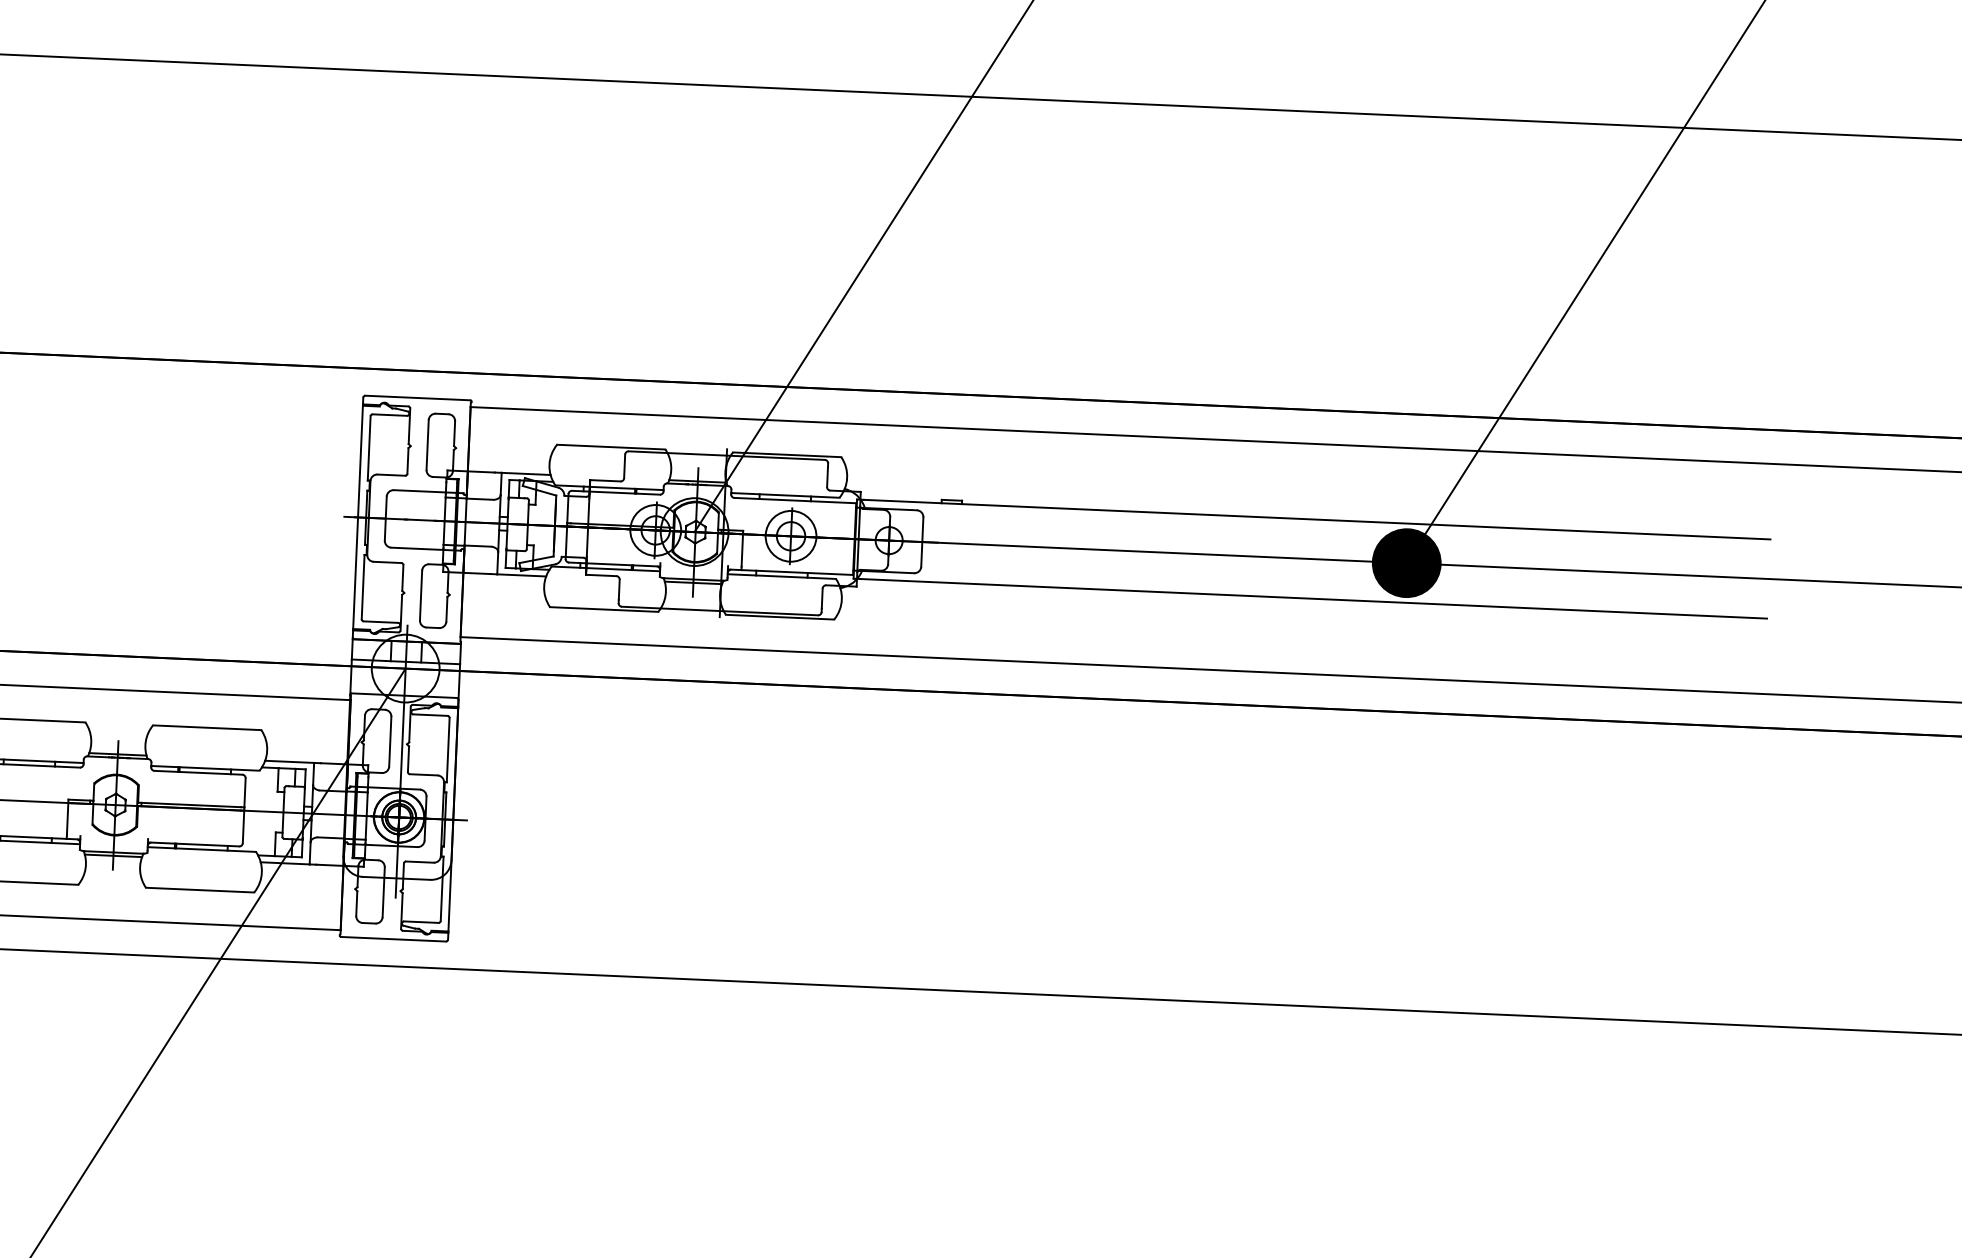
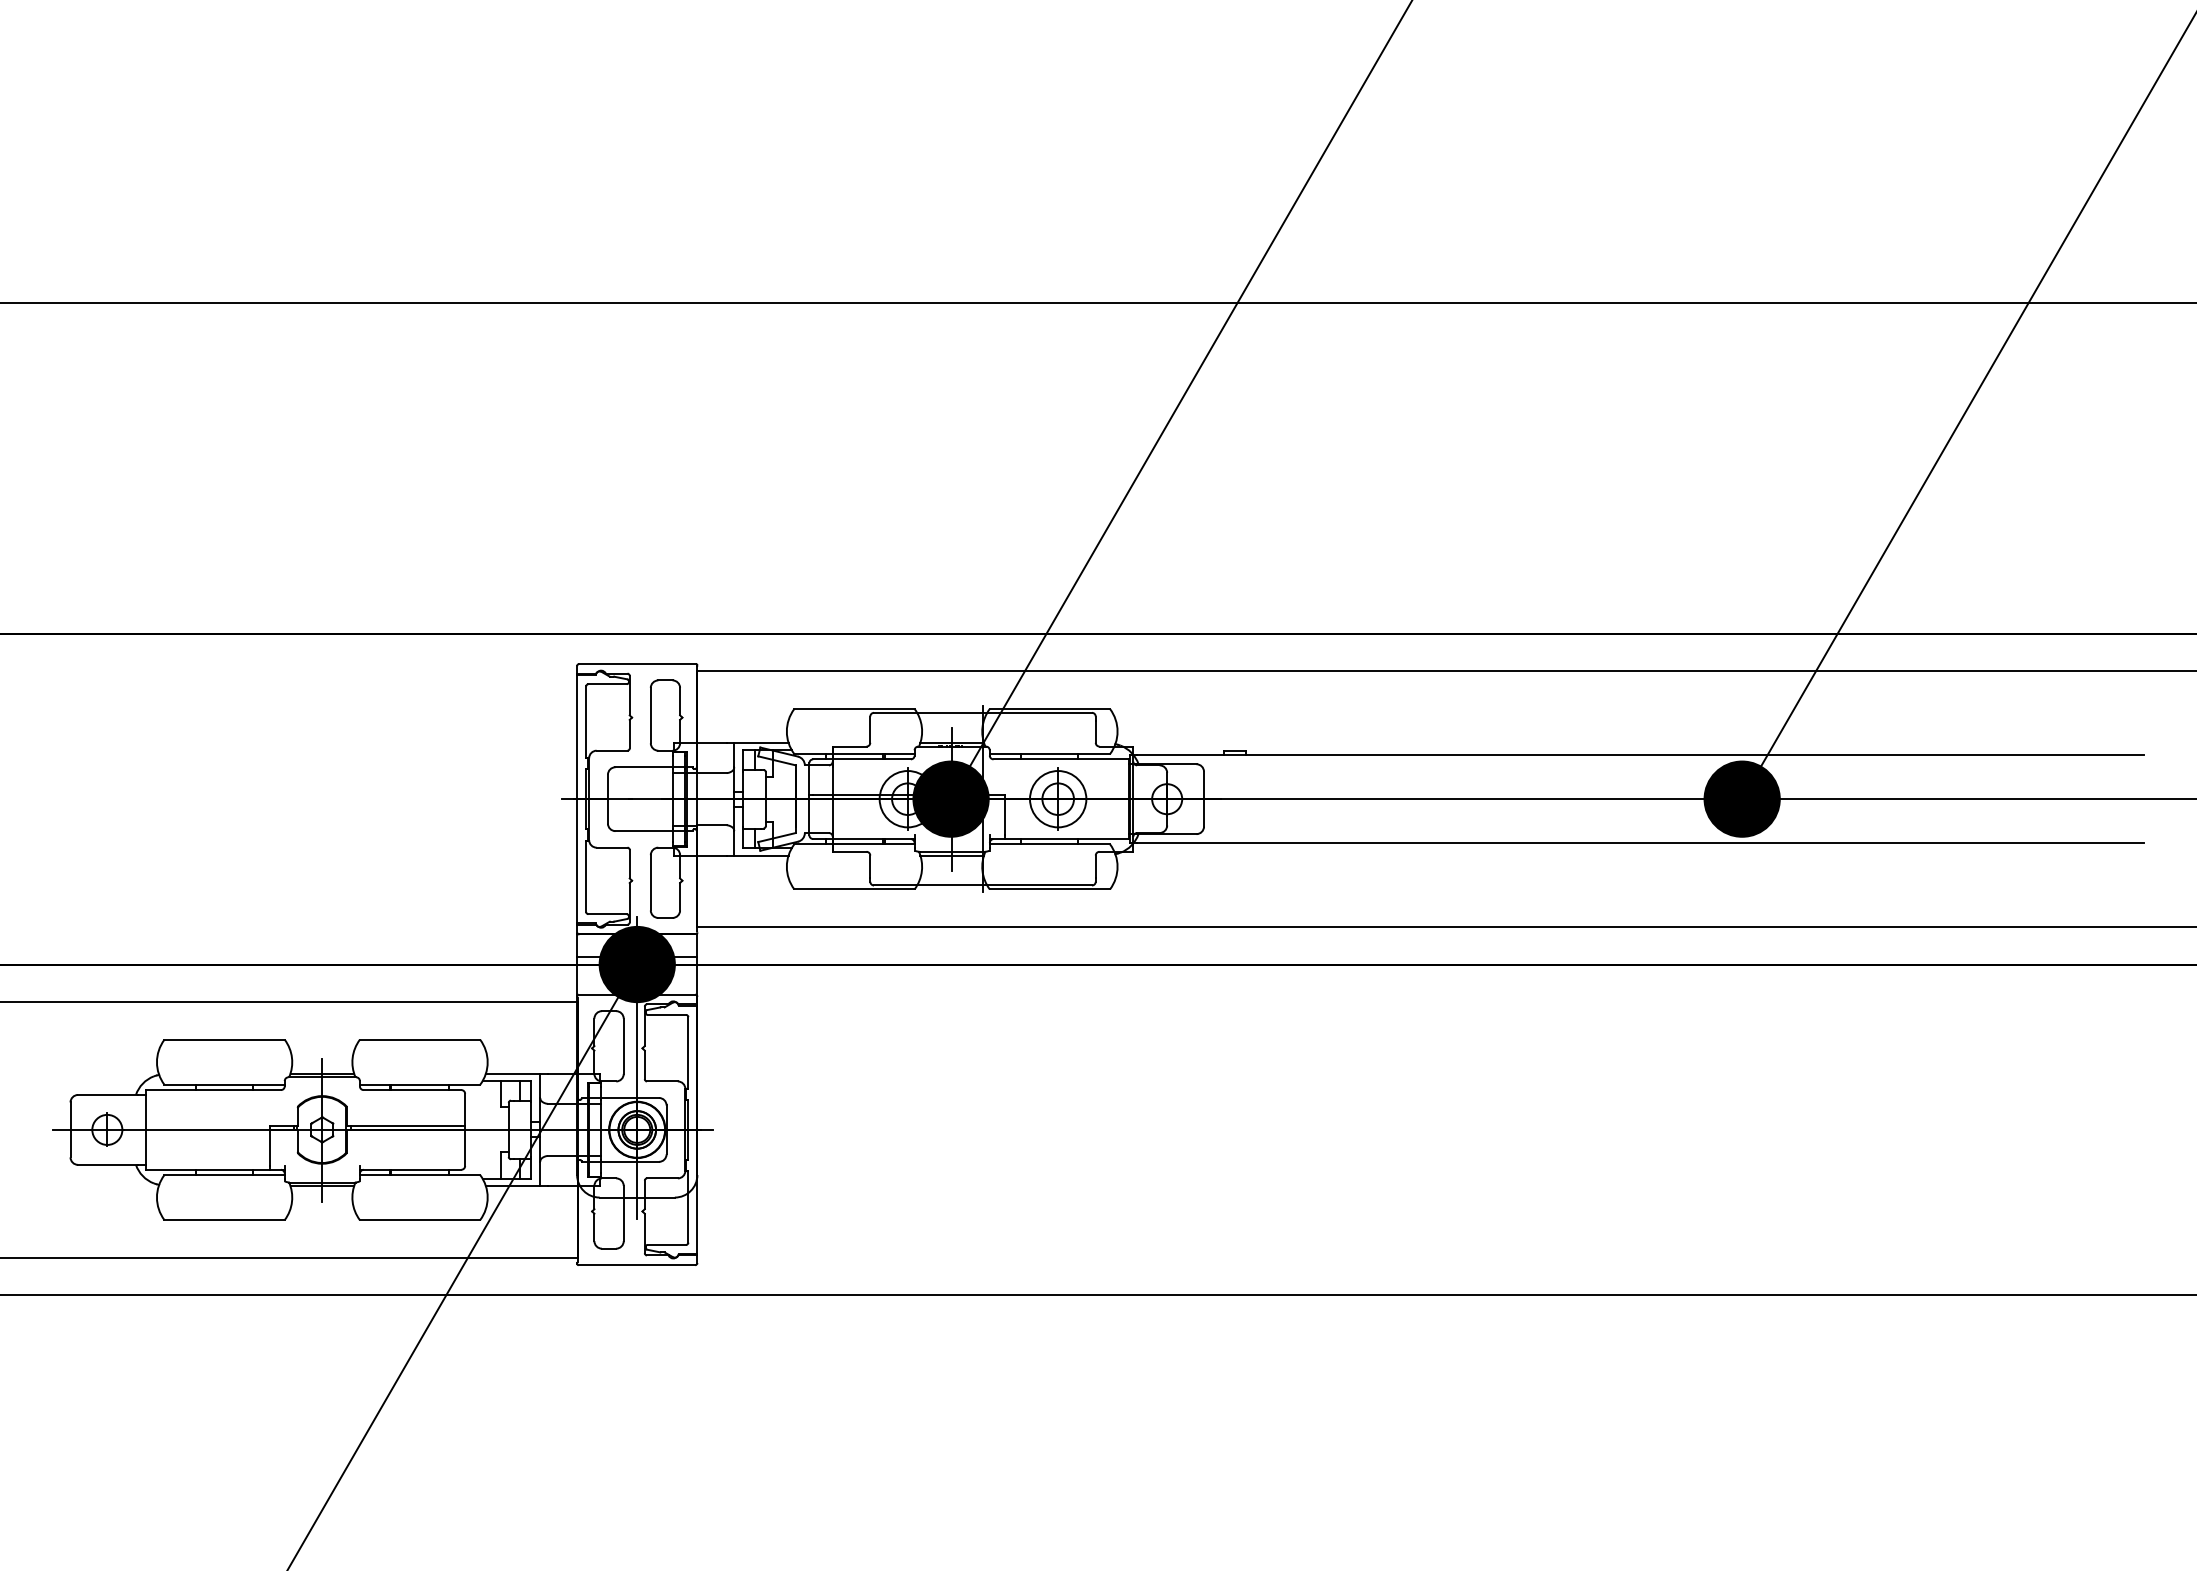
fill: (694, 531) -> (950, 798), added
fill: (404, 668) -> (636, 964), added

